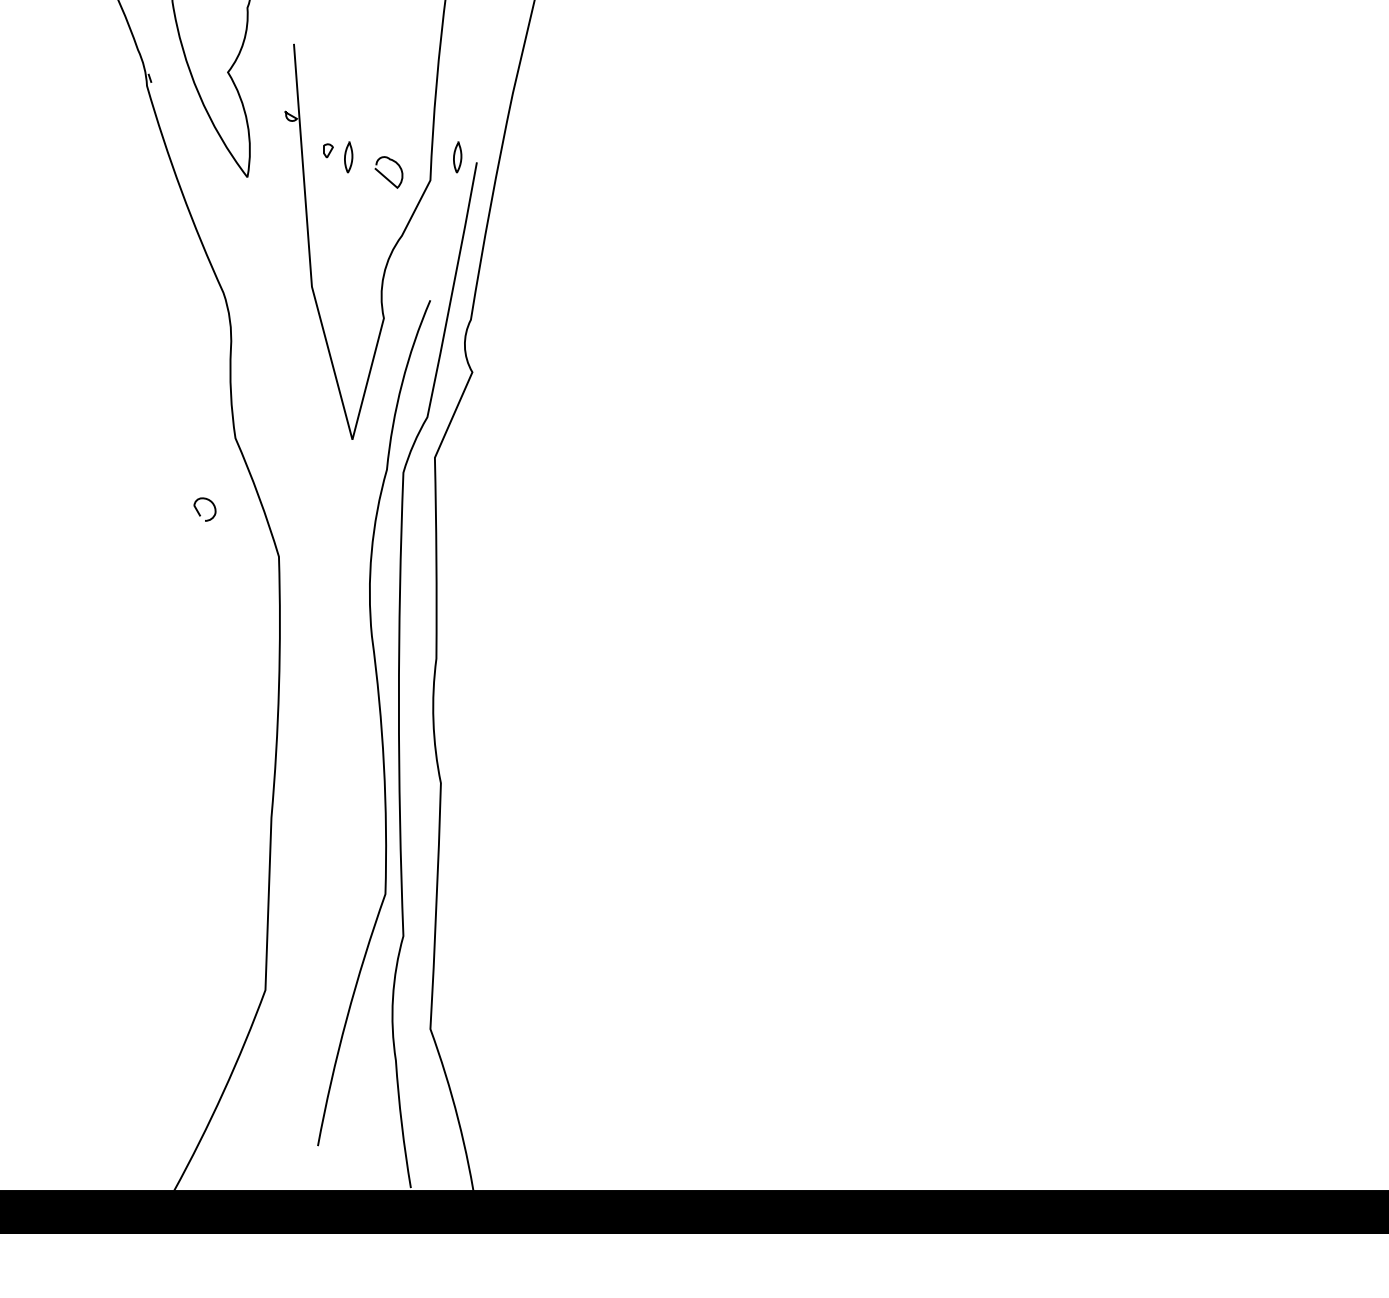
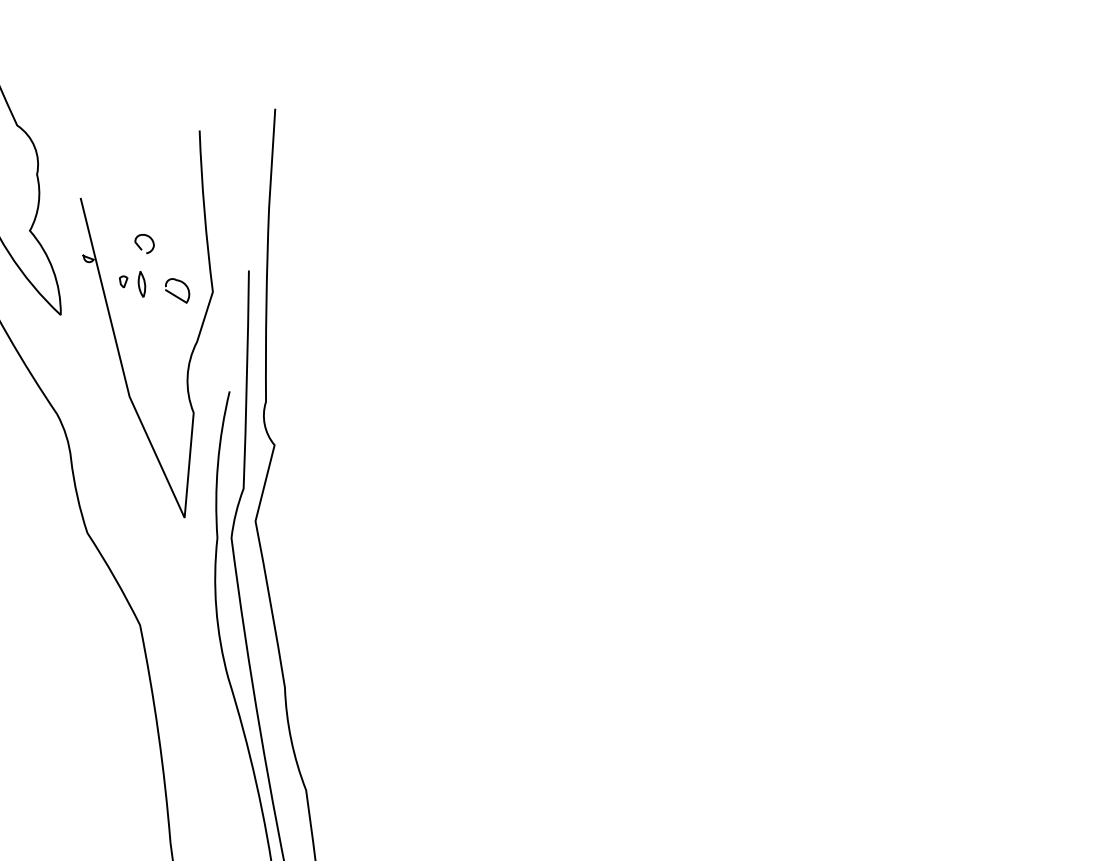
curve: (455, 155) -> (230, 267), removed
curve: (199, 512) -> (140, 247), moved

